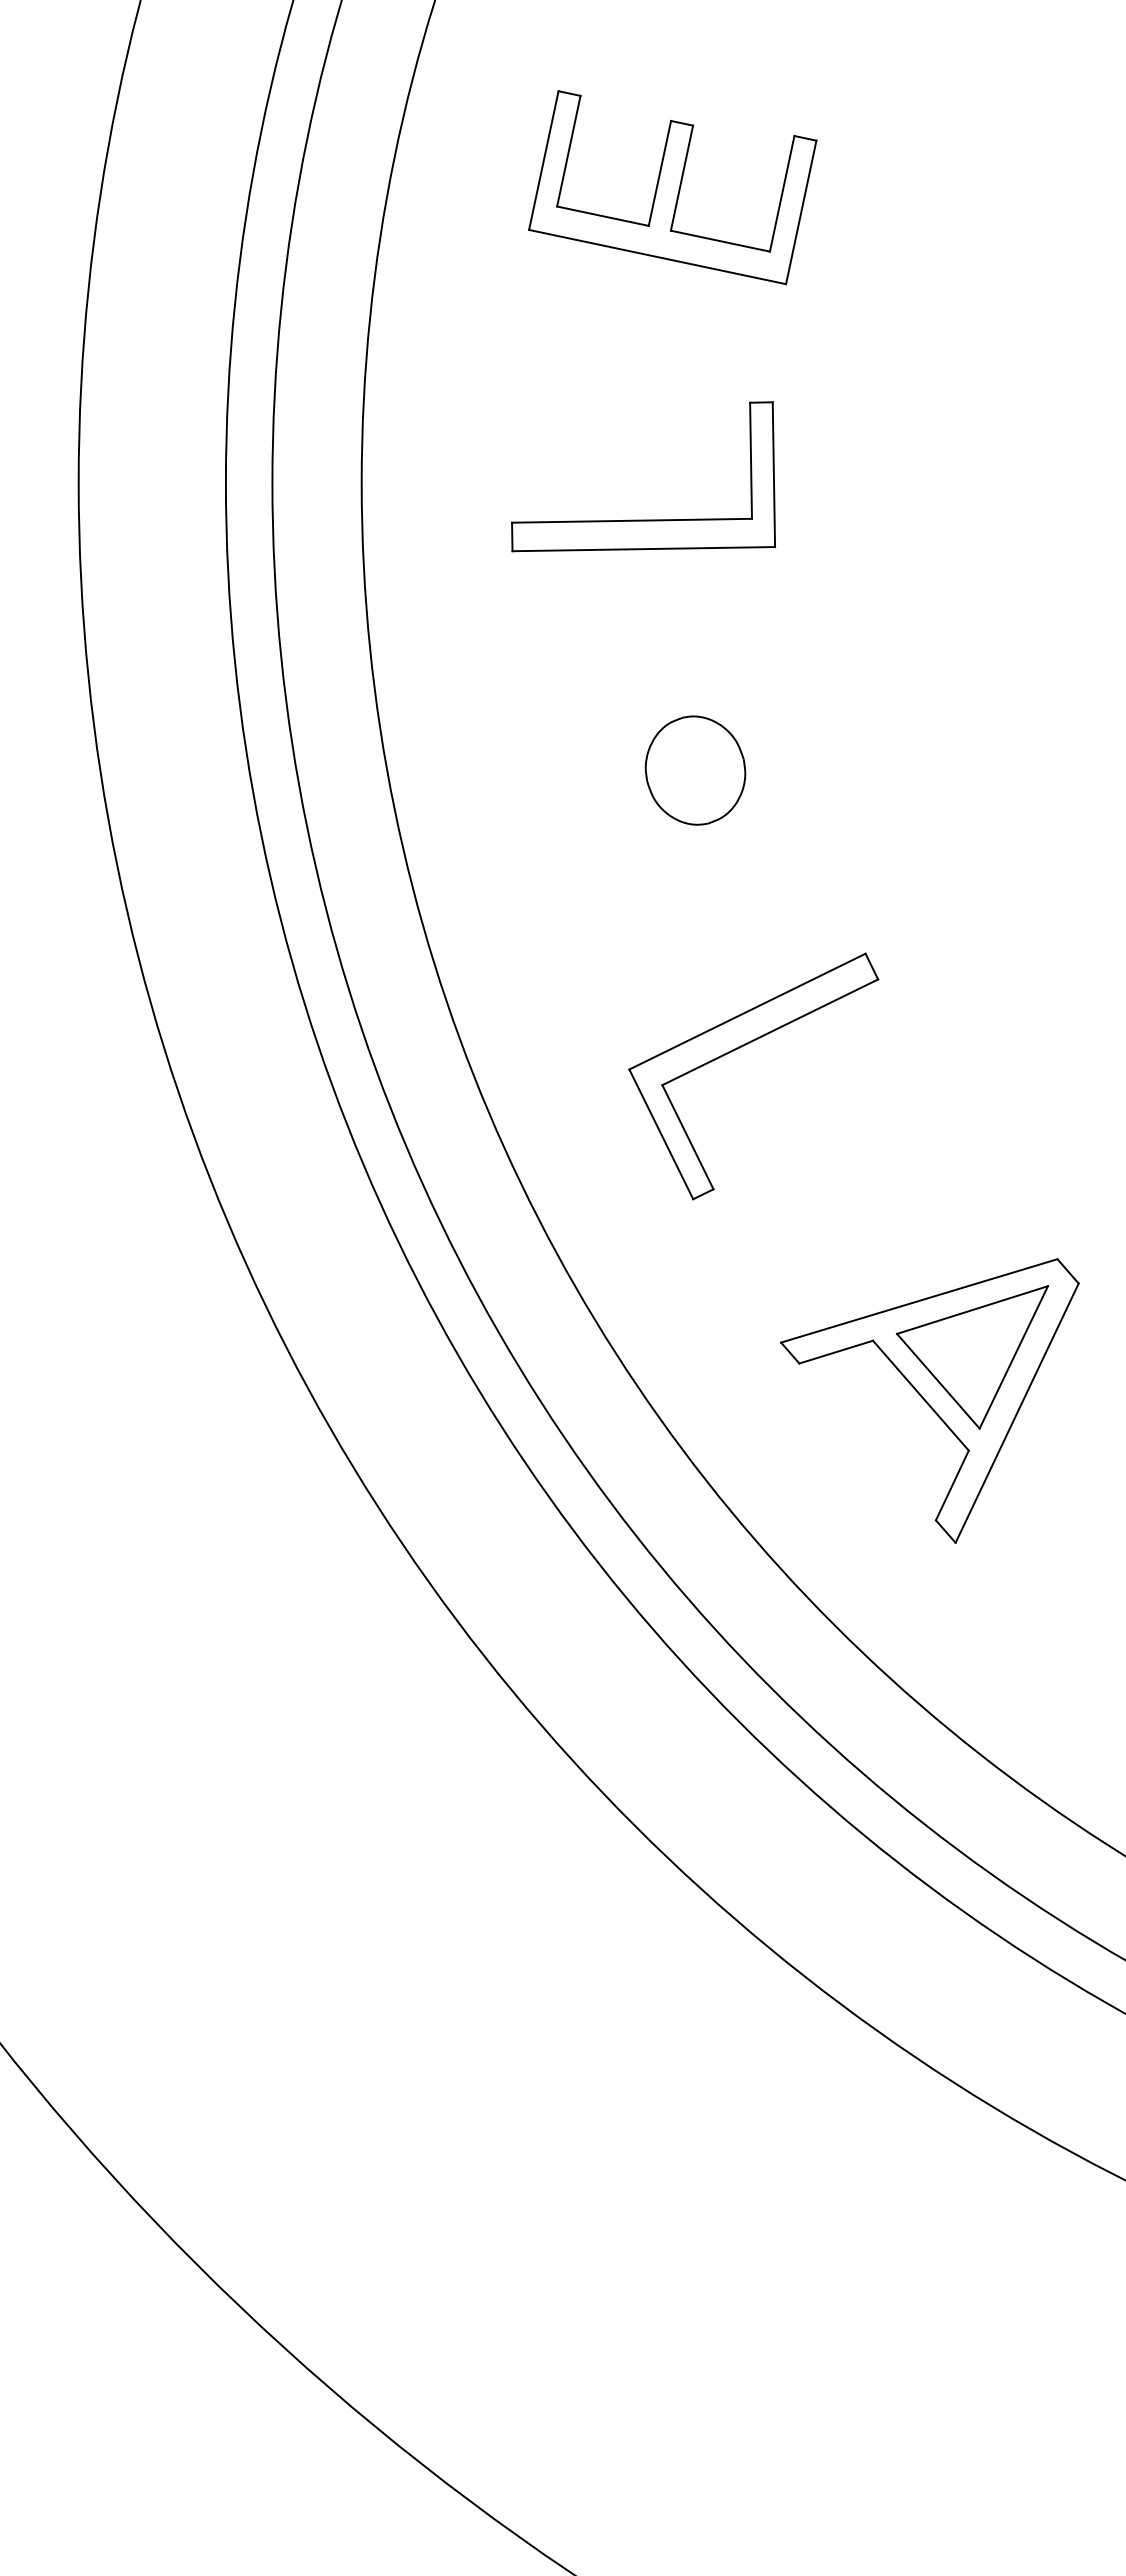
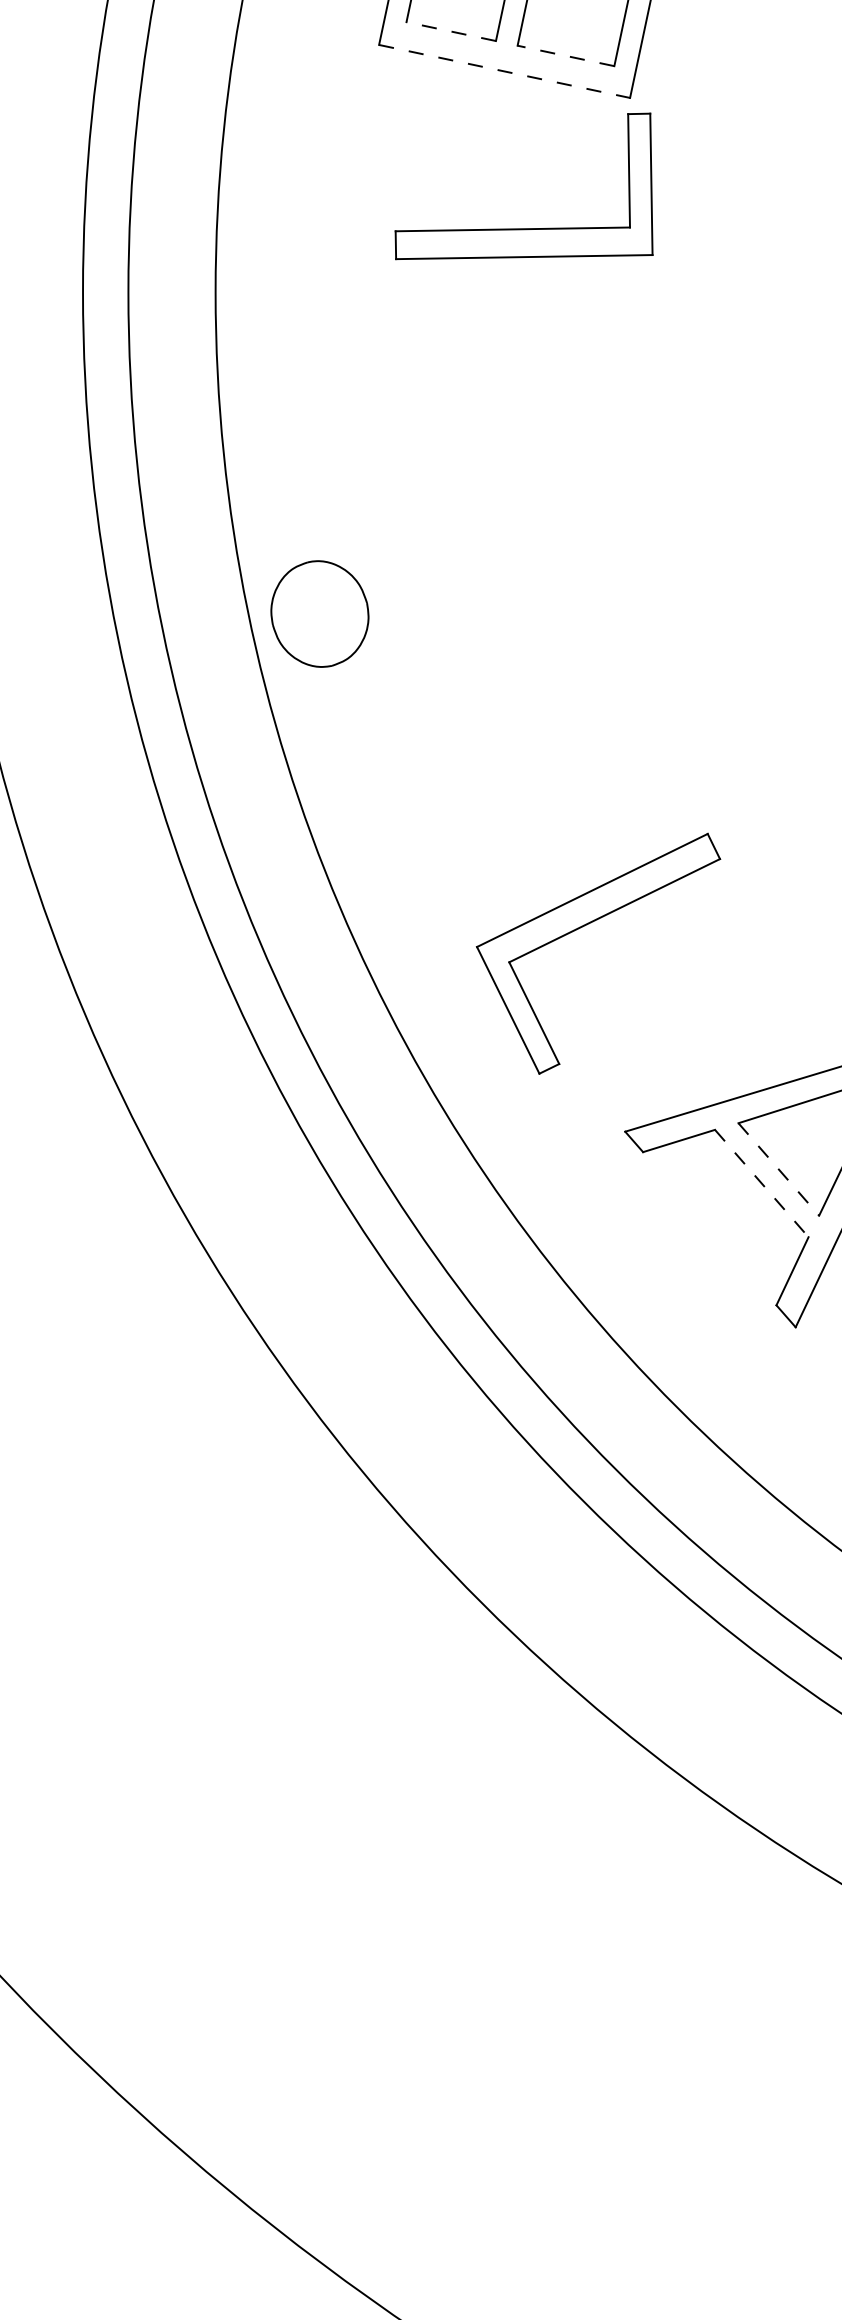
line: (602, 216) -> (450, 31), solid -> dashed
line: (720, 241) -> (566, 56), solid -> dashed
line: (658, 257) -> (505, 71), solid -> dashed
part: (643, 519) -> (524, 228), moved
part: (695, 770) -> (319, 613), moved
part: (739, 1048) -> (584, 926), moved
line: (938, 1381) -> (778, 1169), solid -> dashed
line: (920, 1395) -> (761, 1183), solid -> dashed

